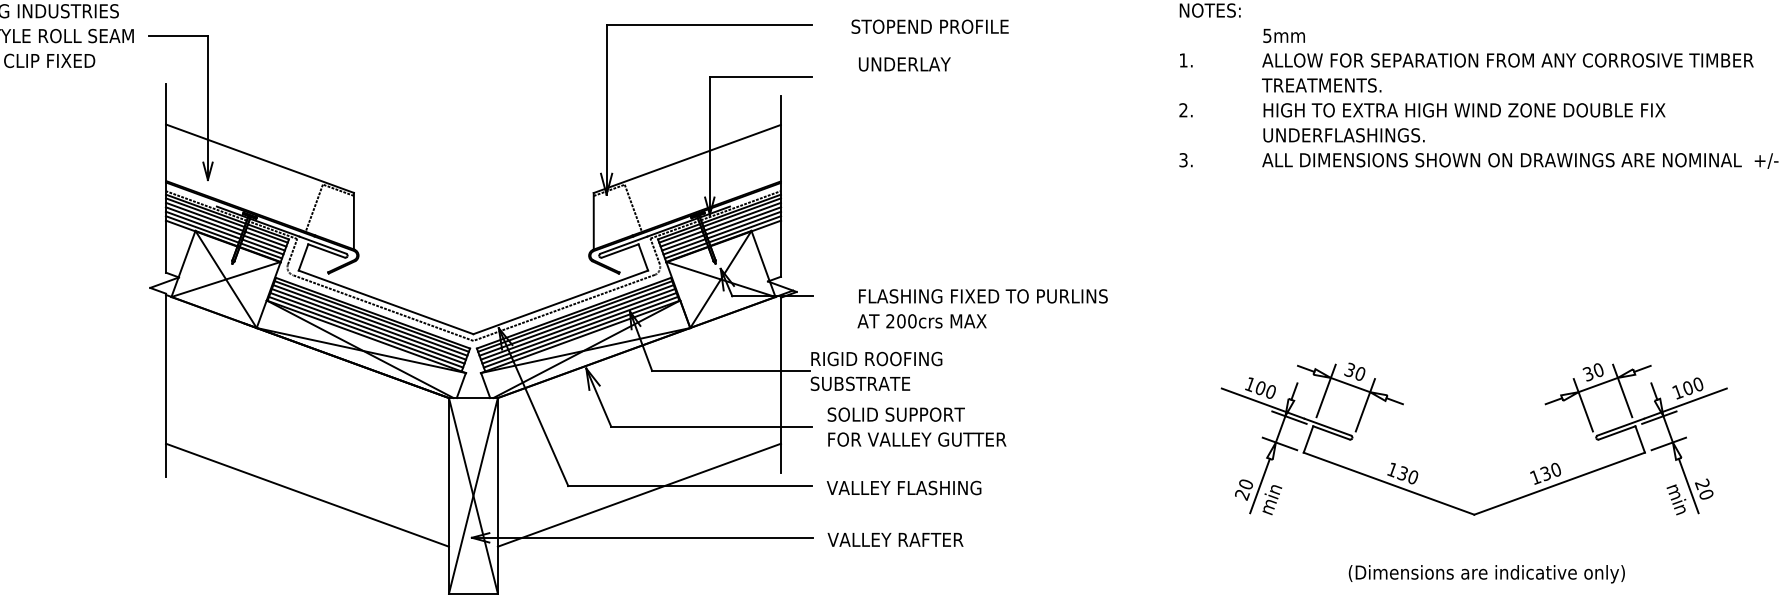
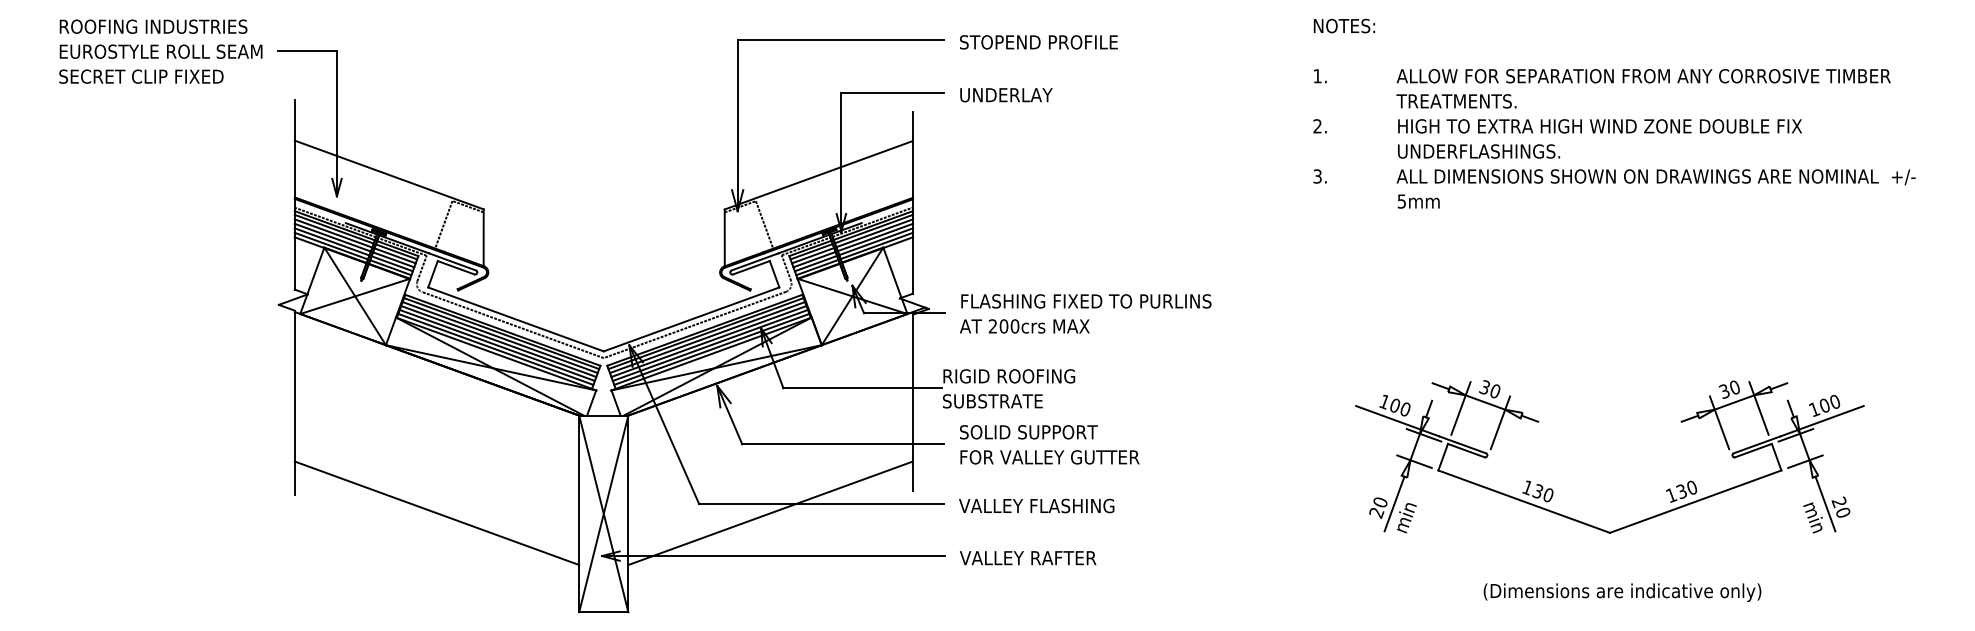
text: (929, 26) -> (1038, 42), moved
text: (1283, 35) -> (1418, 201), moved
text: (904, 64) -> (1006, 95), moved
text: (982, 308) -> (1085, 313), moved

